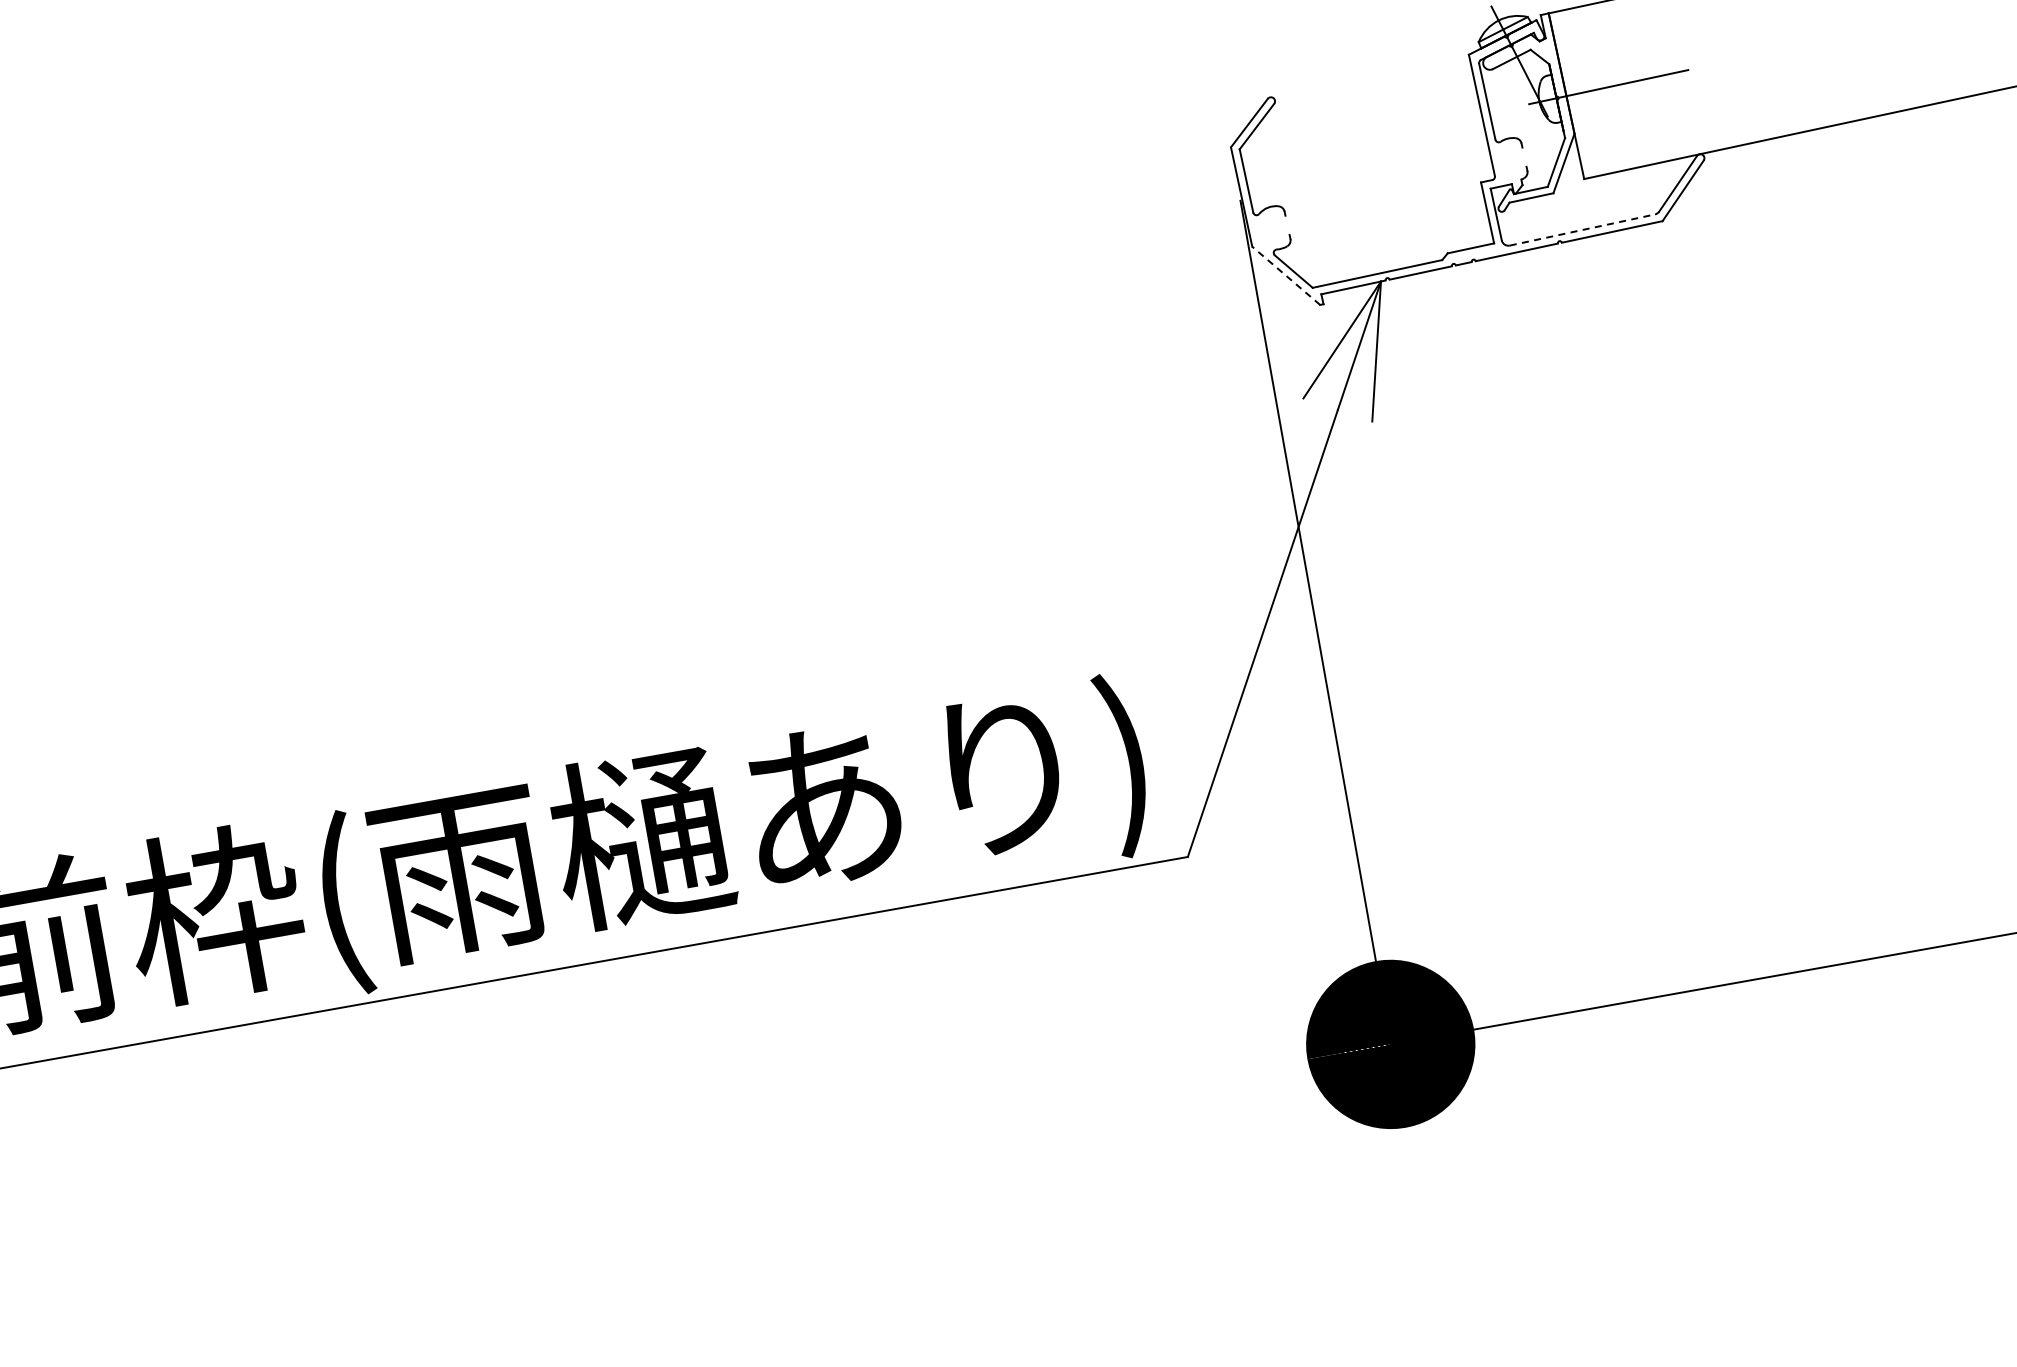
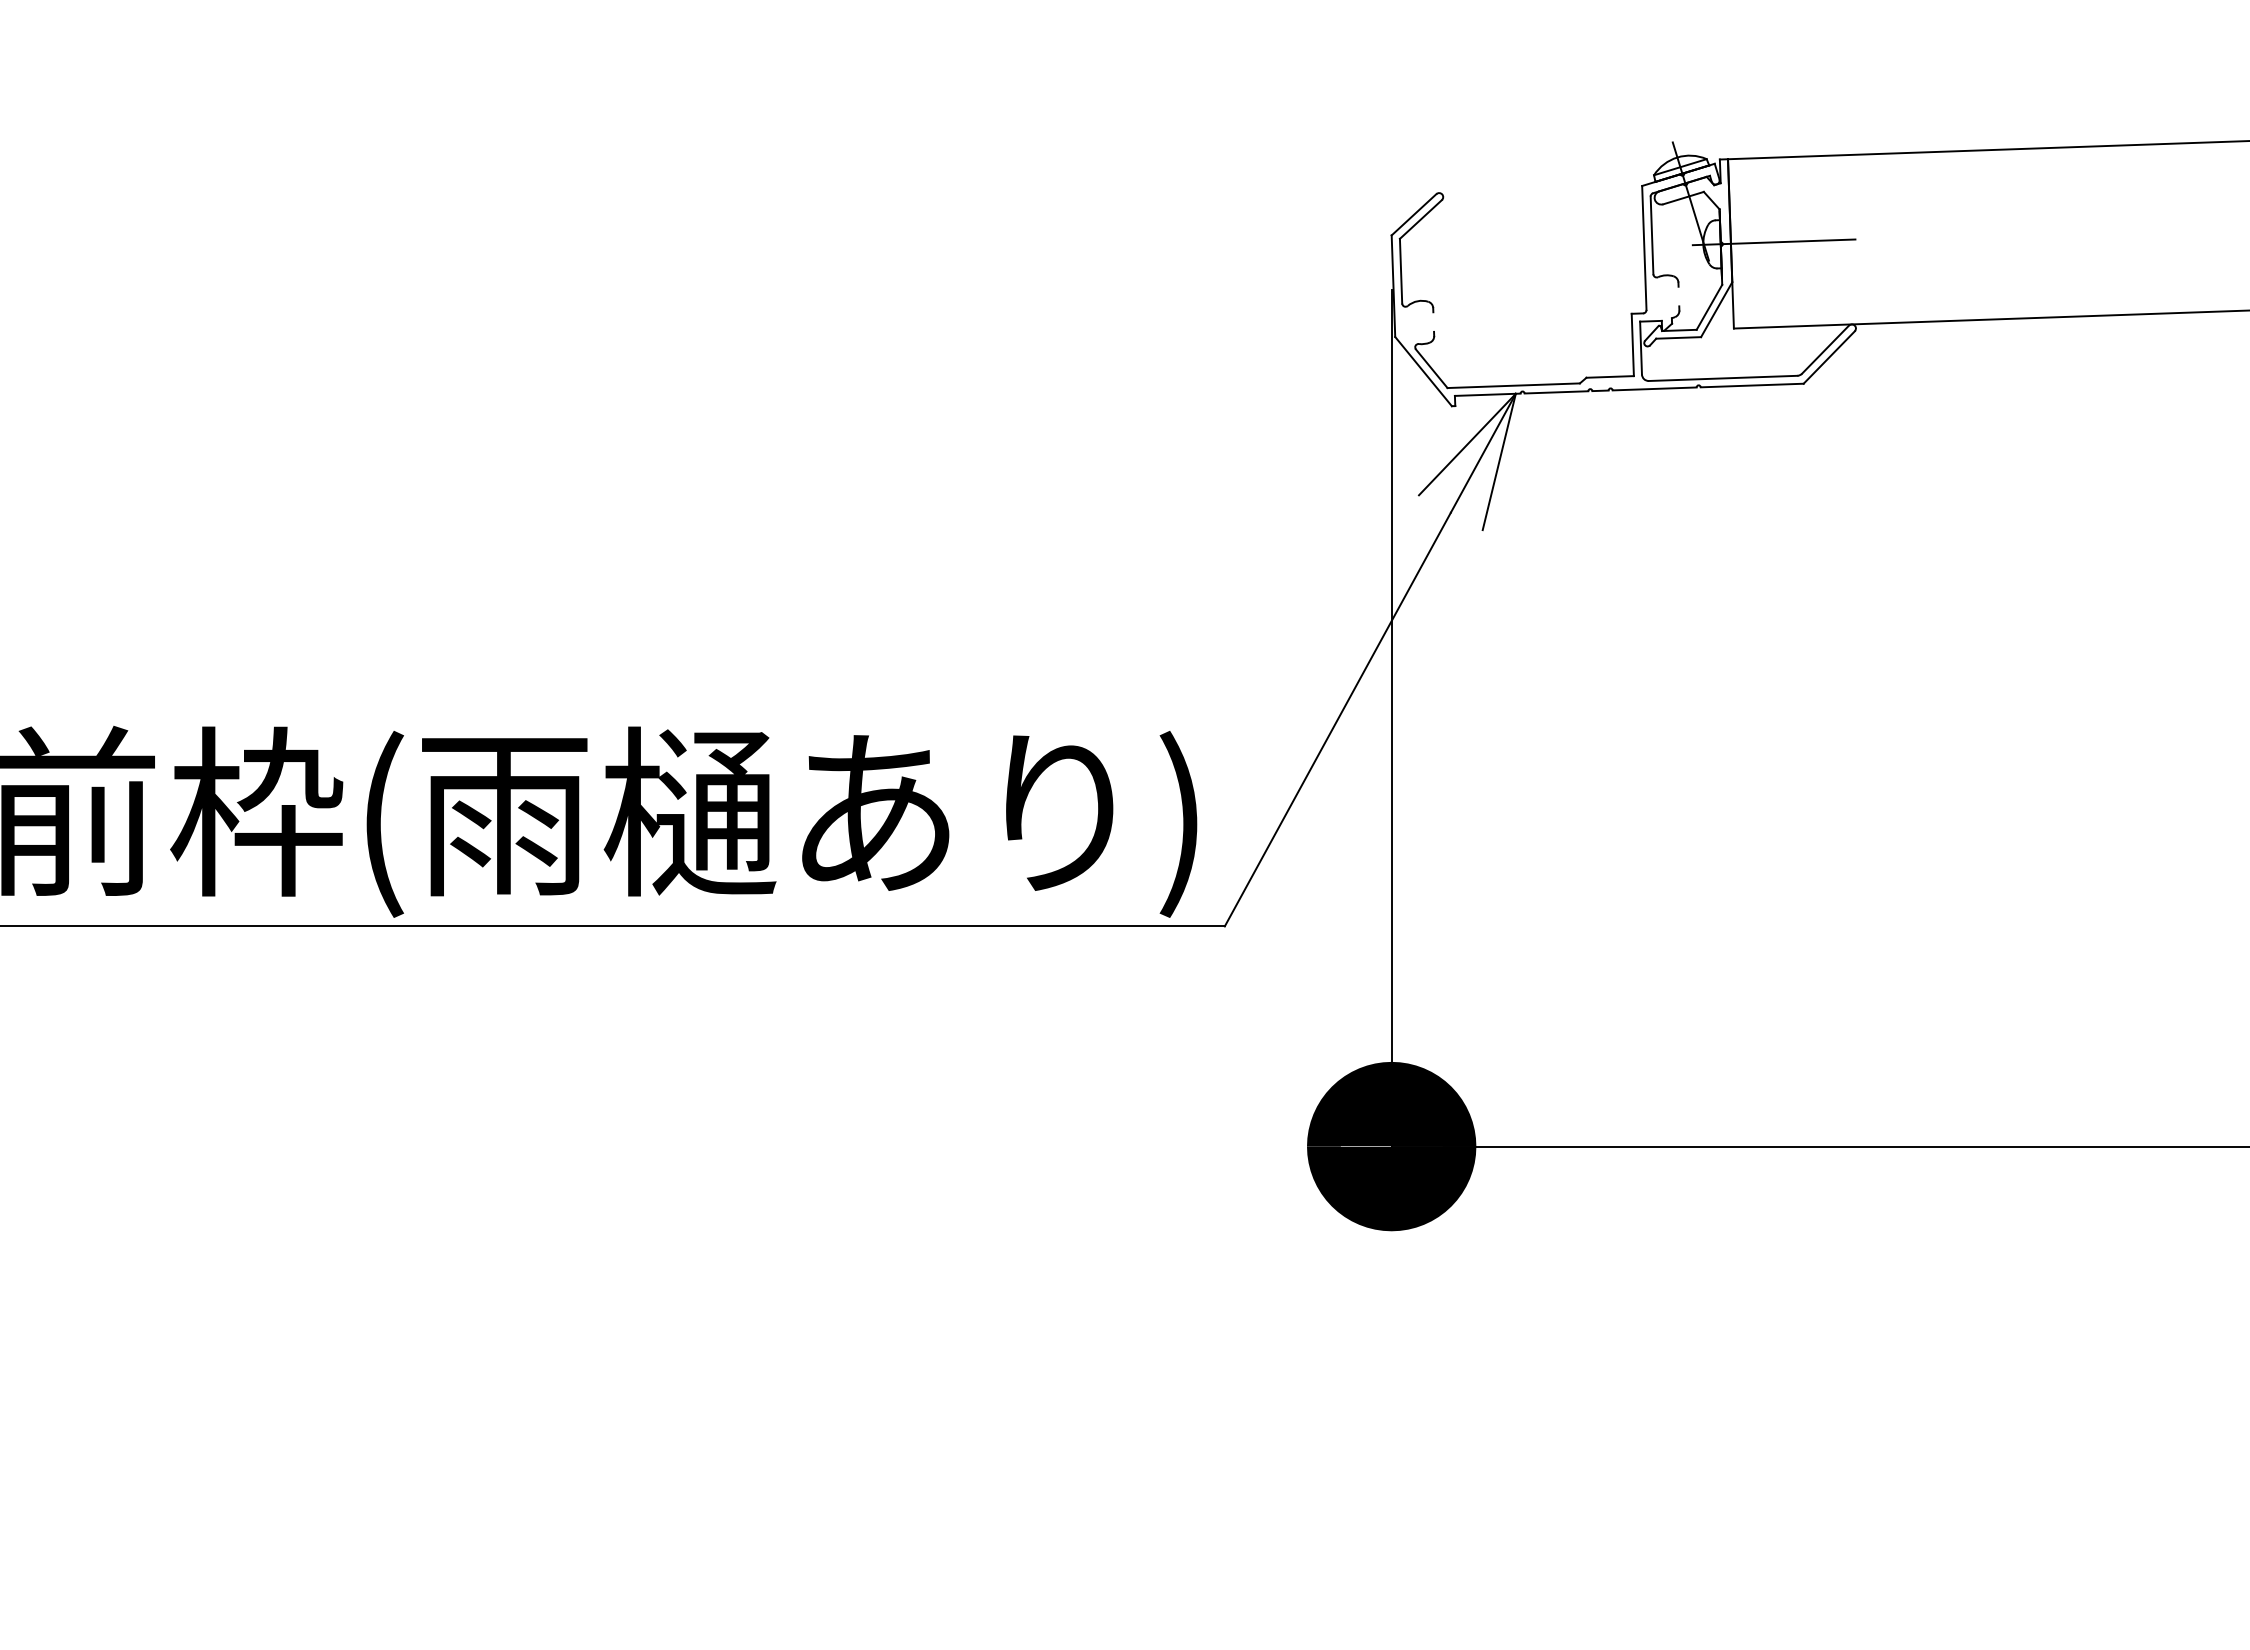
line: (1582, 230) -> (1723, 378), dashed -> solid
line: (1286, 275) -> (1423, 371), dashed -> solid

